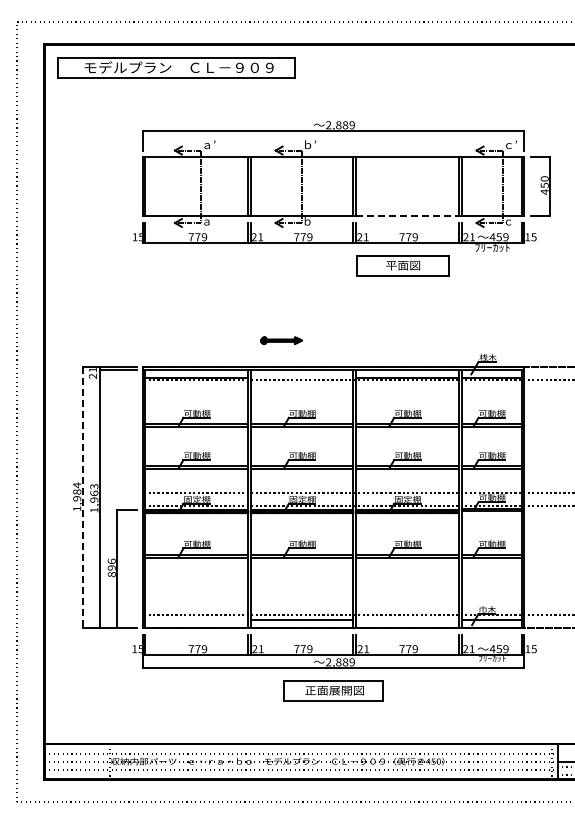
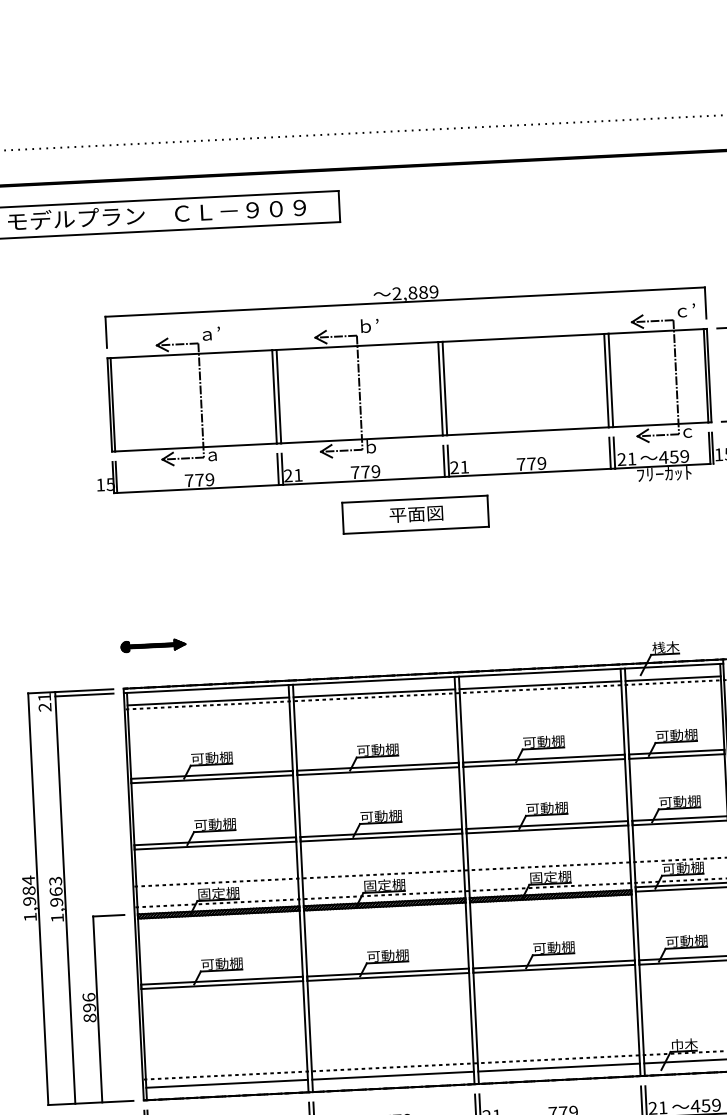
line: (407, 216) -> (528, 431), dashed -> solid
part: (402, 265) -> (415, 514), moved
part: (281, 340) -> (153, 645), moved
line: (301, 377) -> (373, 693), added
line: (82, 497) -> (37, 899), dashed -> solid
line: (196, 620) -> (226, 1083), added
line: (407, 620) -> (559, 1067), added

